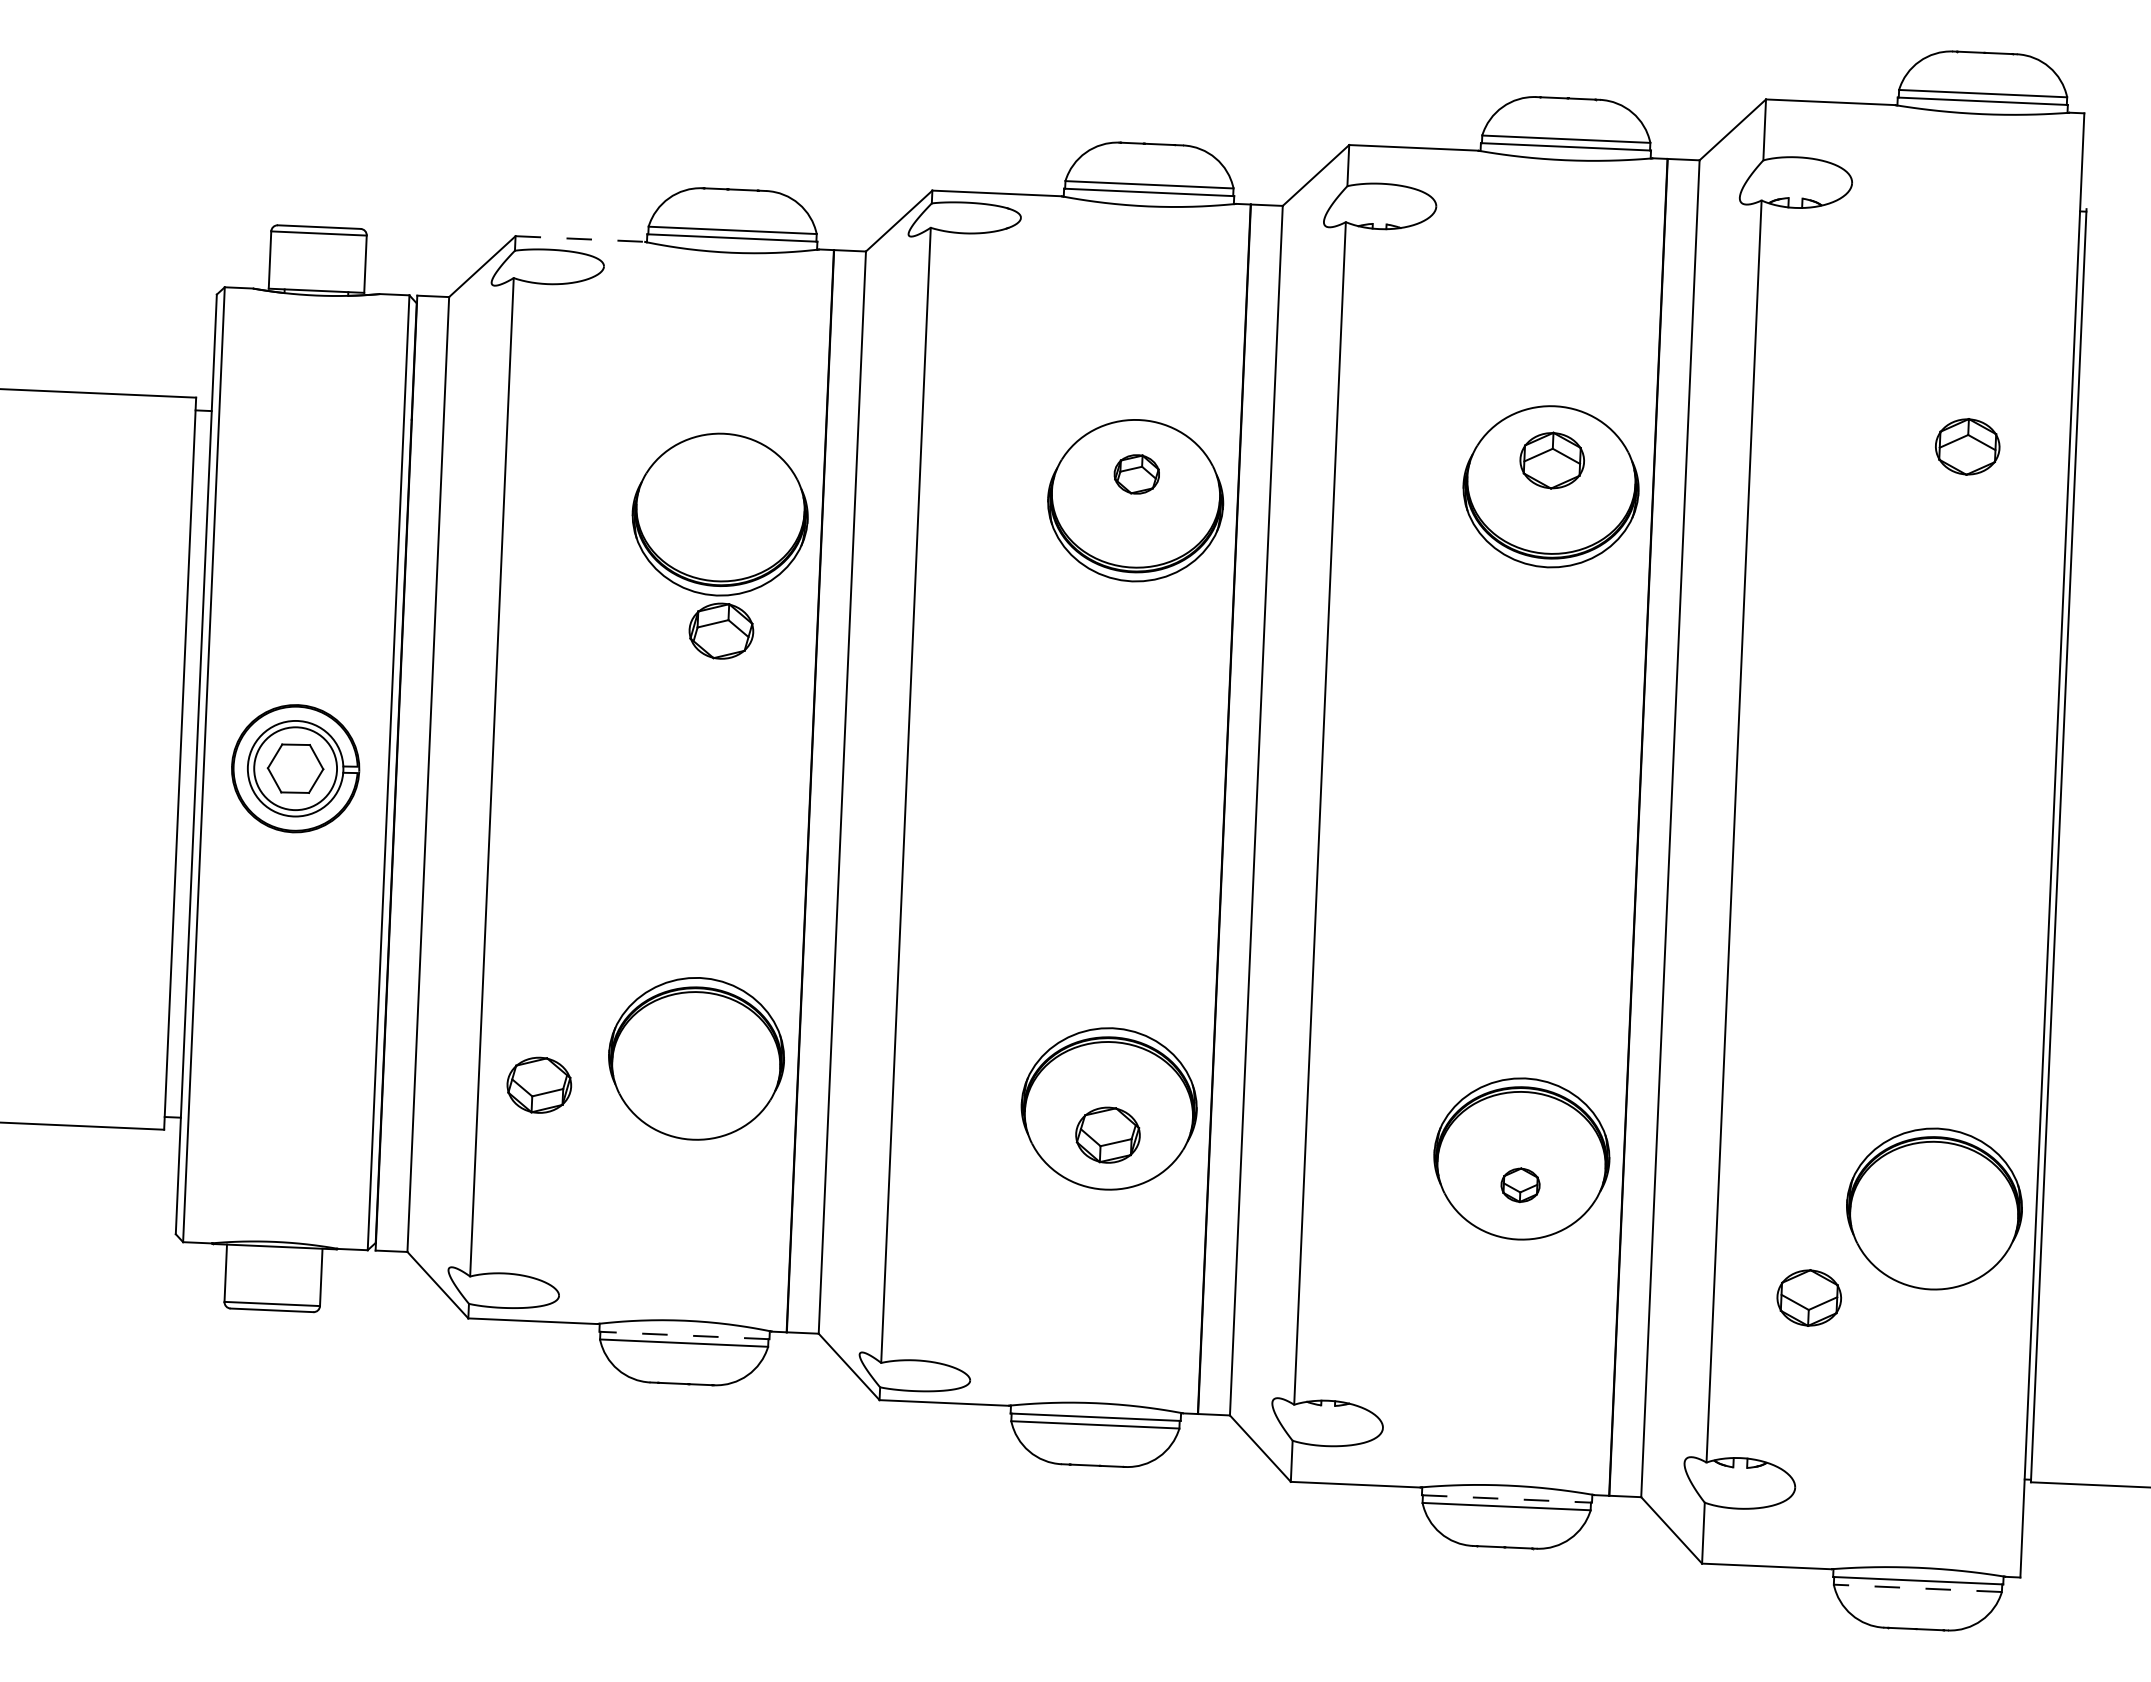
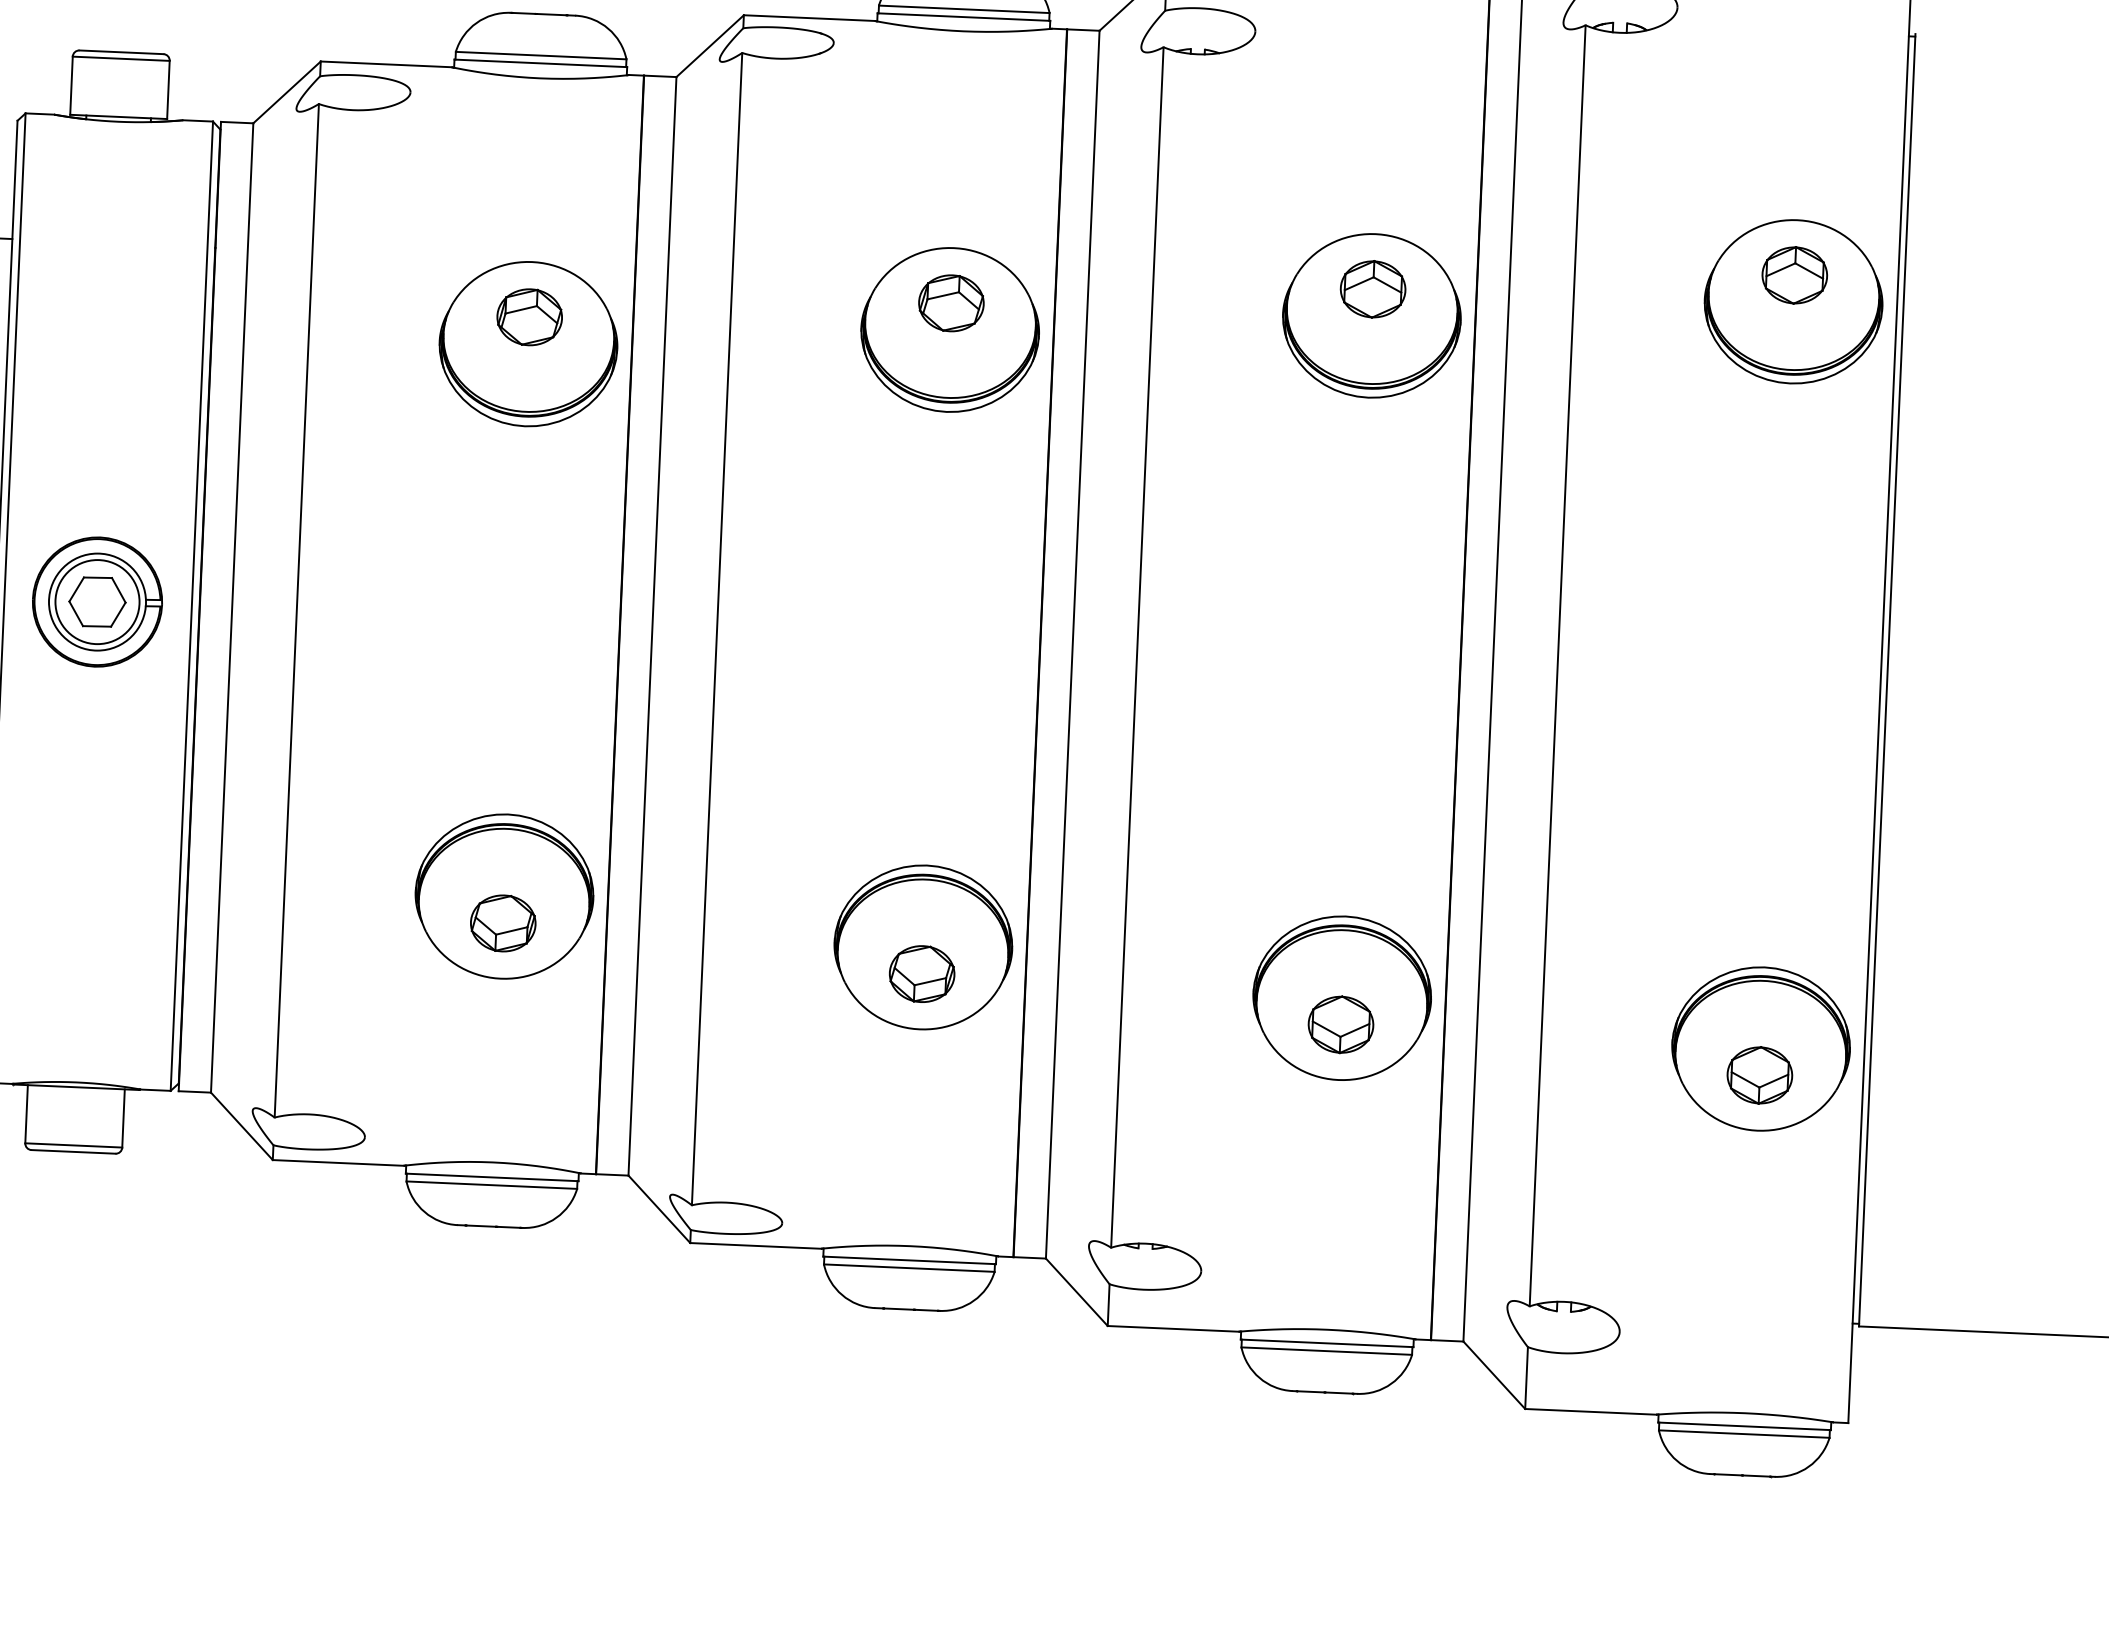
line: (580, 239) -> (386, 64), dashed -> solid
part: (1966, 472) -> (1793, 301), added
part: (1136, 474) -> (951, 303), size x1.43
part: (721, 630) -> (529, 316), moved
part: (539, 1084) -> (503, 922), moved
part: (1520, 1185) -> (1340, 1025), size x1.67
part: (1808, 1297) -> (1759, 1074), moved
line: (683, 1335) -> (491, 1177), dashed -> solid
line: (1507, 1498) -> (1327, 1342), dashed -> solid
line: (1917, 1588) -> (1743, 1434), dashed -> solid

